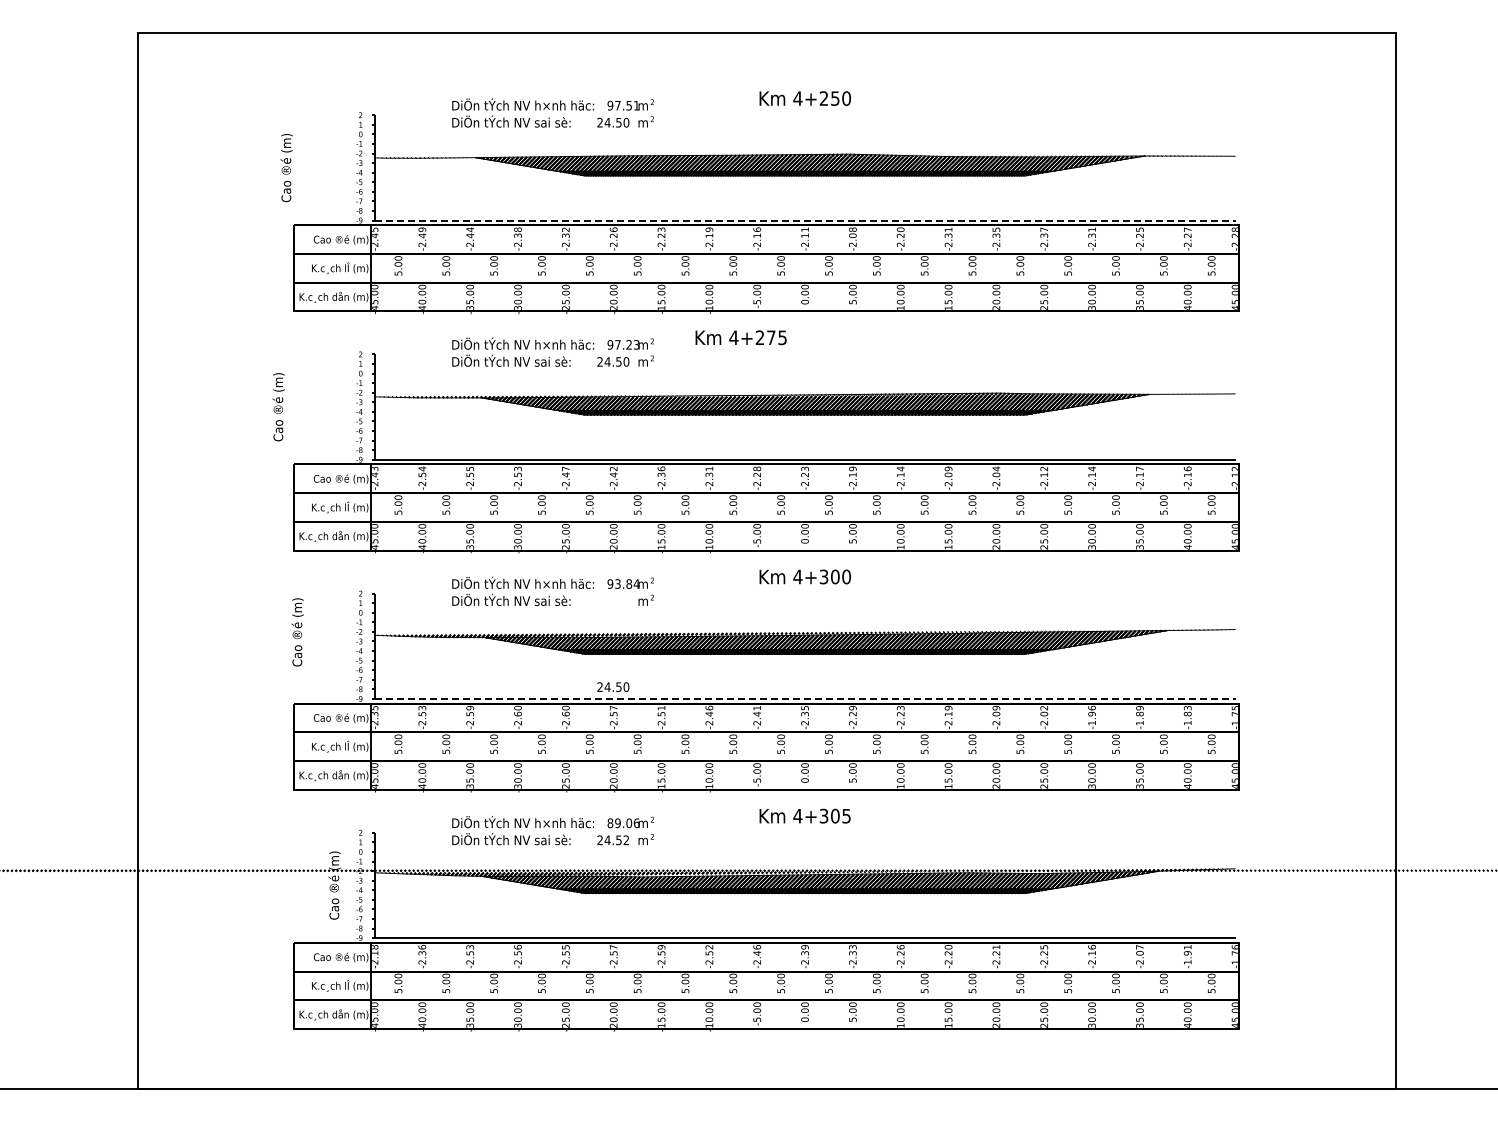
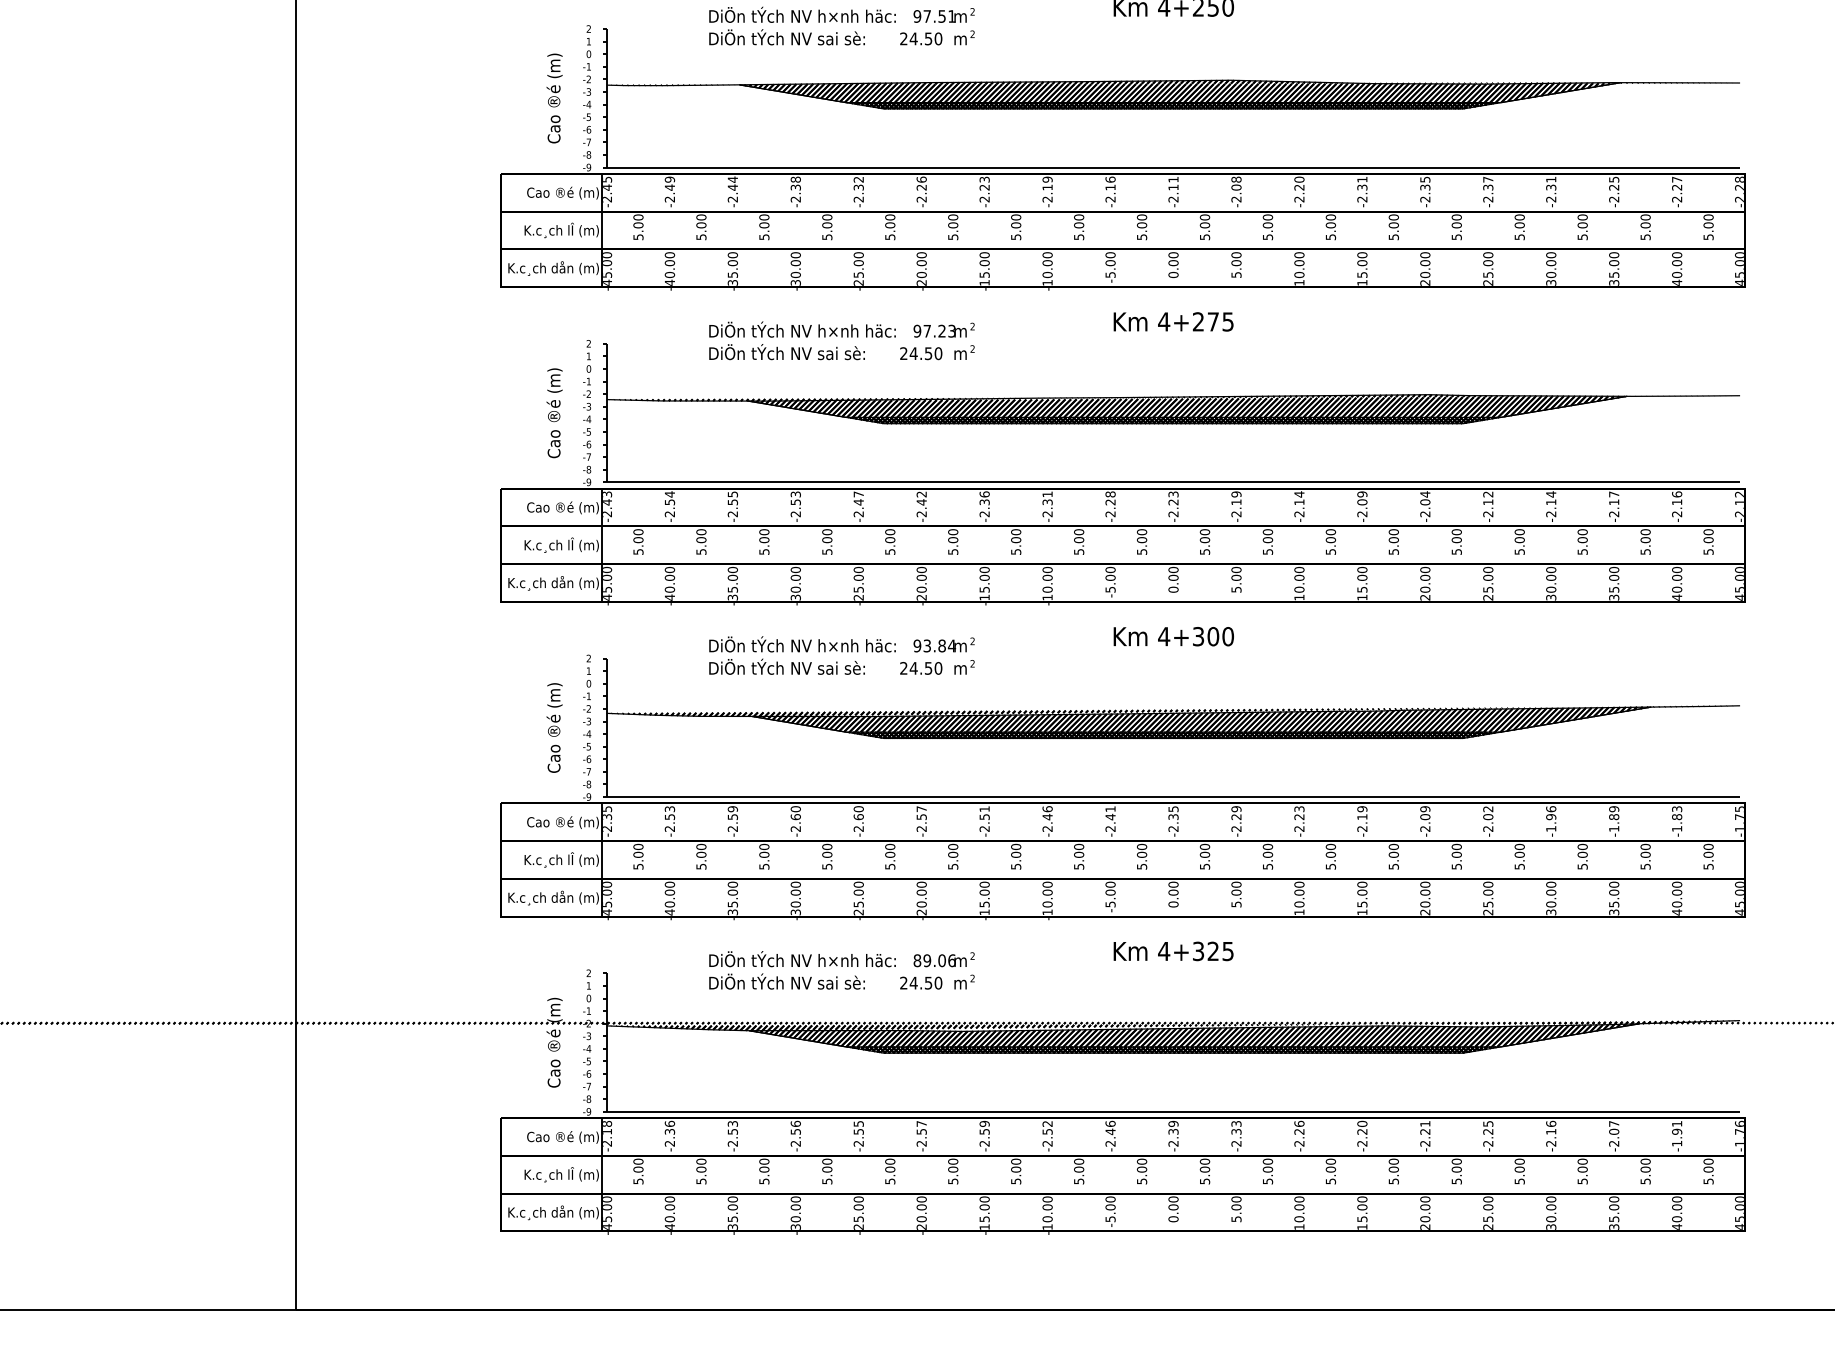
text: (286, 168) -> (554, 99), moved
line: (805, 220) -> (1174, 167), dashed -> solid
text: (740, 337) -> (1172, 321), moved
text: (278, 407) -> (554, 413), moved
text: (297, 632) -> (554, 728), moved
text: (613, 686) -> (921, 667), moved
line: (805, 698) -> (1174, 796), dashed -> solid
text: (835, 815) -> (1213, 950), 4+305 -> 4+325
text: (626, 840) -> (938, 983), 24.52 -> 24.50

